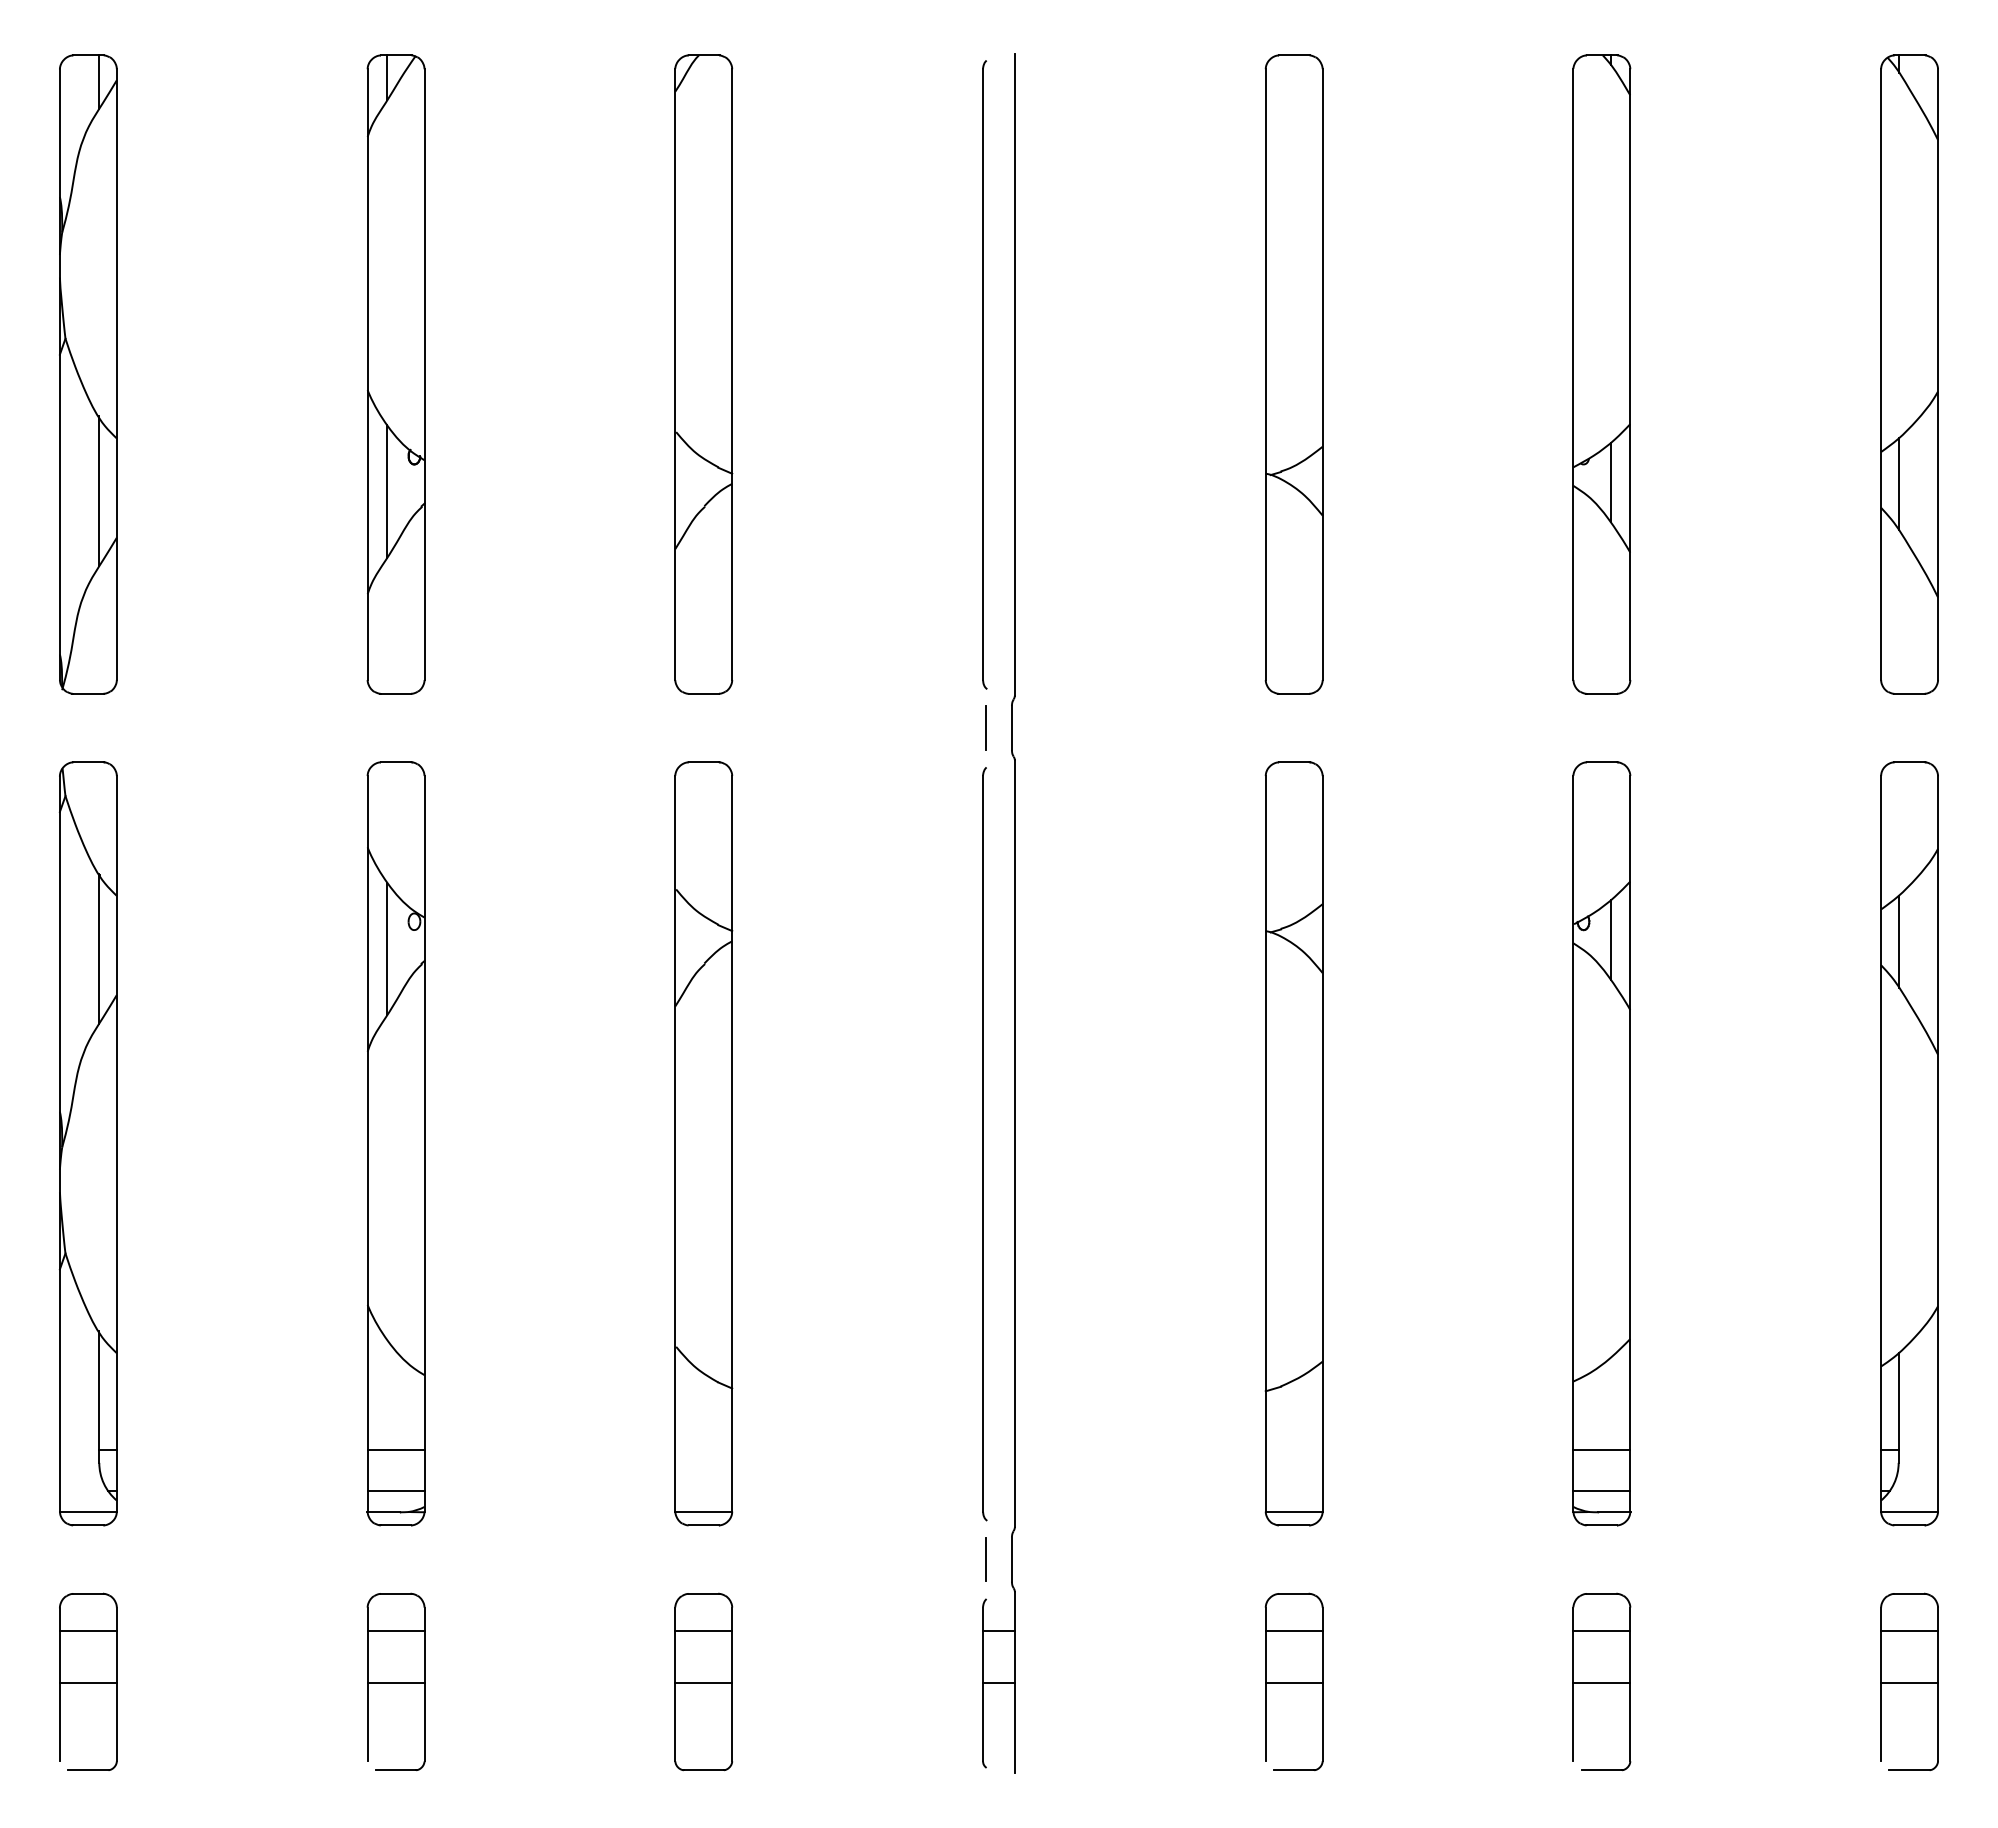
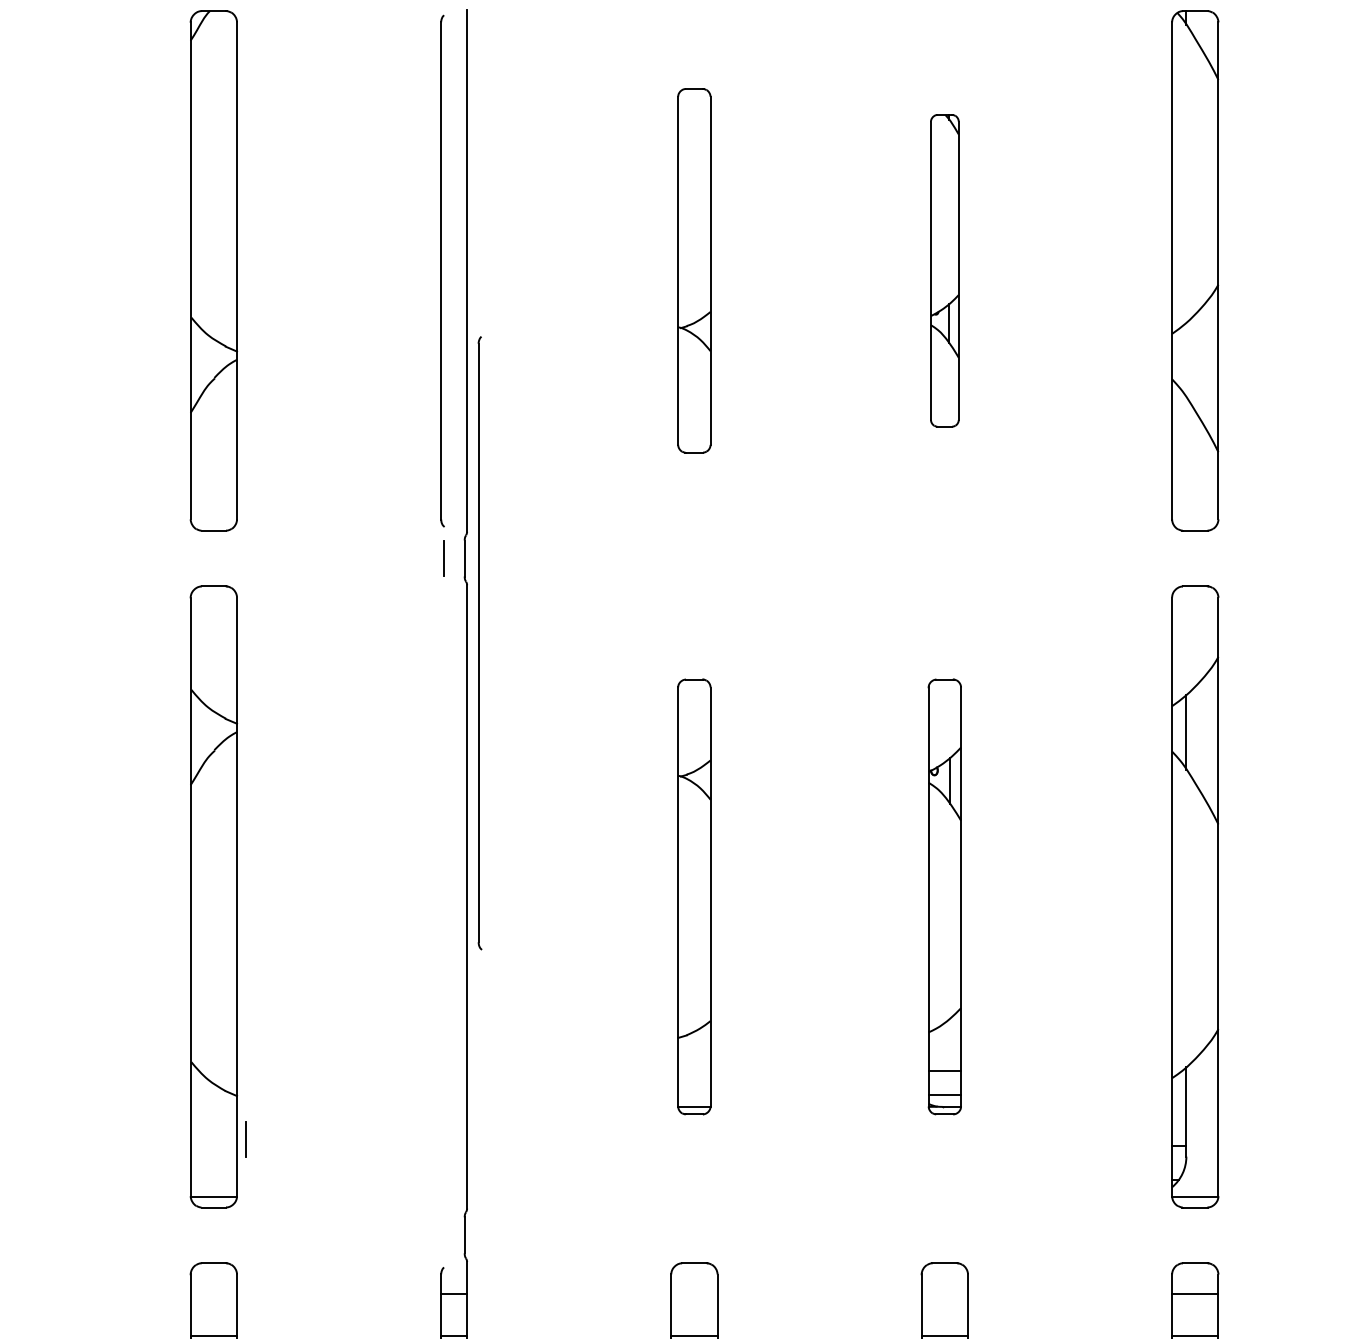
part: (1293, 374) -> (693, 270), size x0.7
part: (1601, 374) -> (944, 270), size x0.6
line: (1898, 484) -> (1186, 360), removed
part: (1293, 1143) -> (693, 896), size x0.7
part: (1601, 1143) -> (944, 896), size x0.7
part: (984, 1144) -> (479, 643), moved
line: (985, 1559) -> (245, 1139), moved
line: (703, 1631) -> (213, 1293), removed
line: (1293, 1631) -> (693, 1293), removed
line: (1601, 1631) -> (944, 1293), removed

